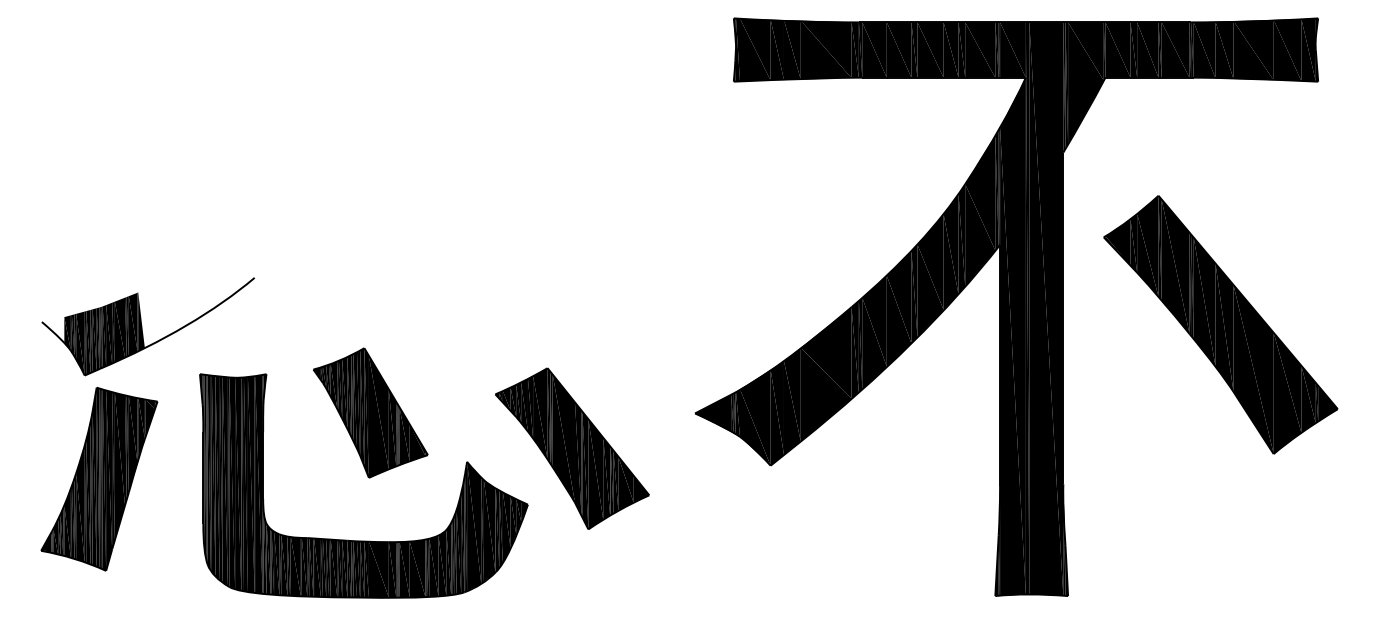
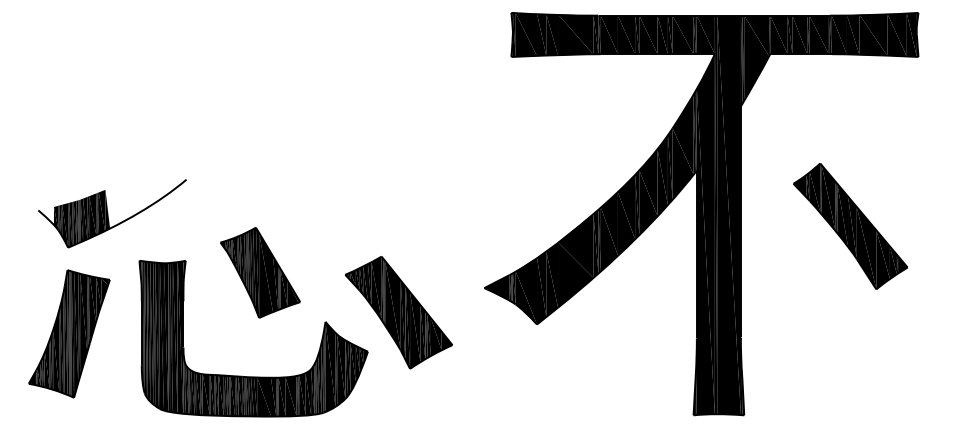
part: (1220, 325) -> (850, 226), size x0.7
part: (148, 326) -> (112, 213), moved
part: (370, 412) -> (260, 272), moved

